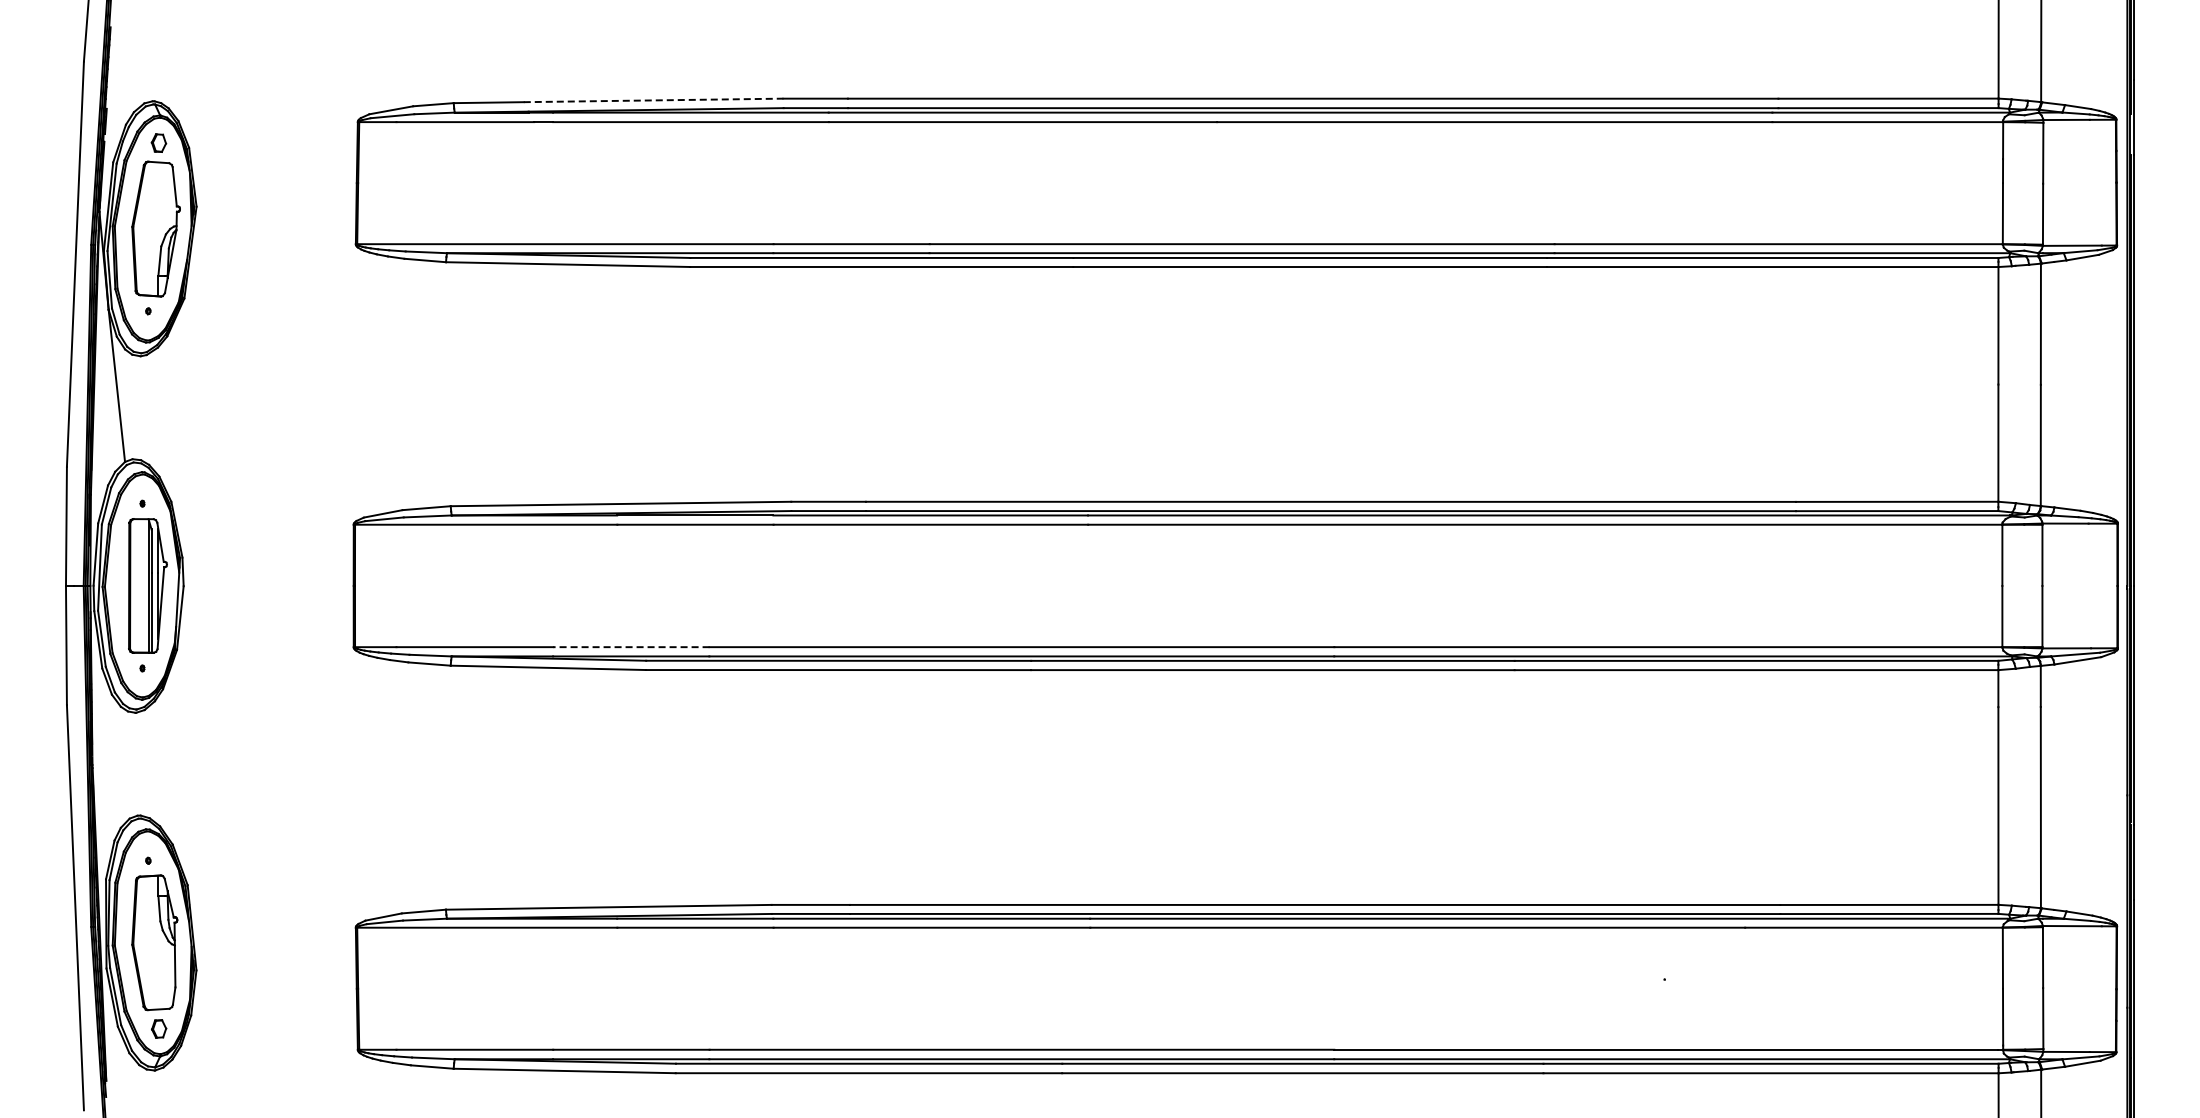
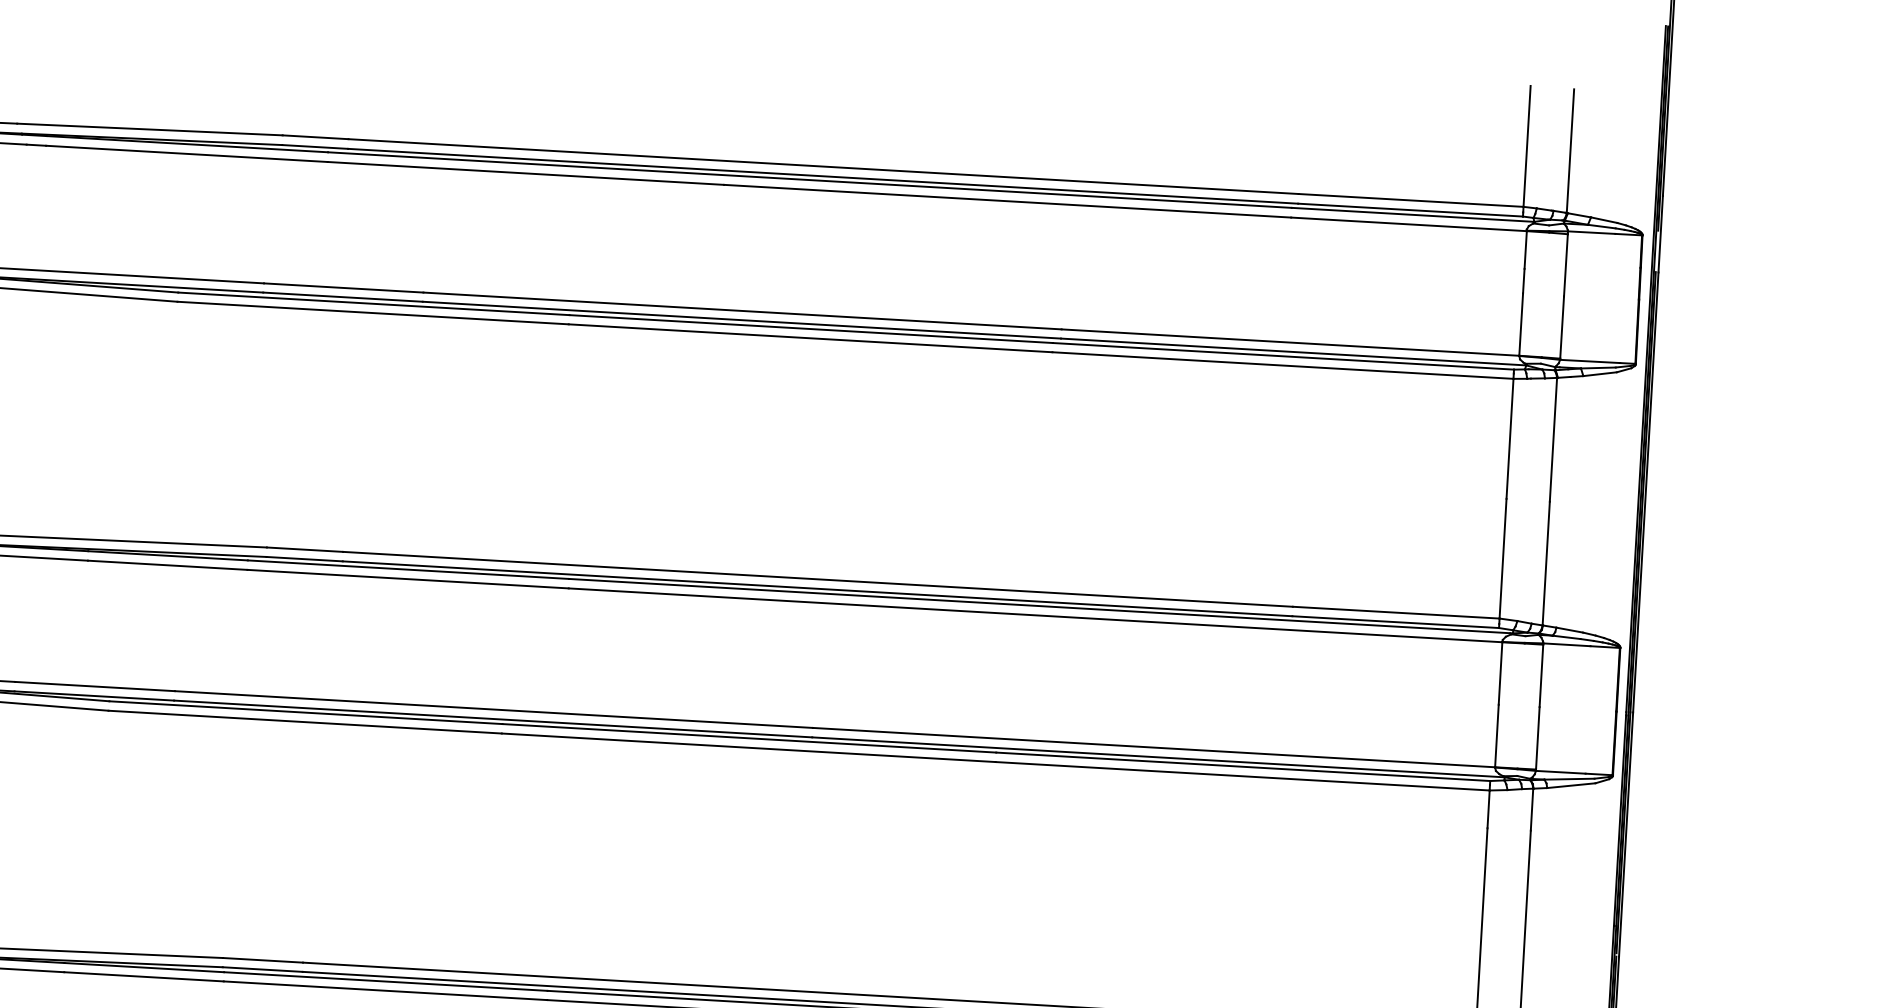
line: (653, 100) -> (149, 129), dashed -> solid
line: (630, 647) -> (94, 686), dashed -> solid

